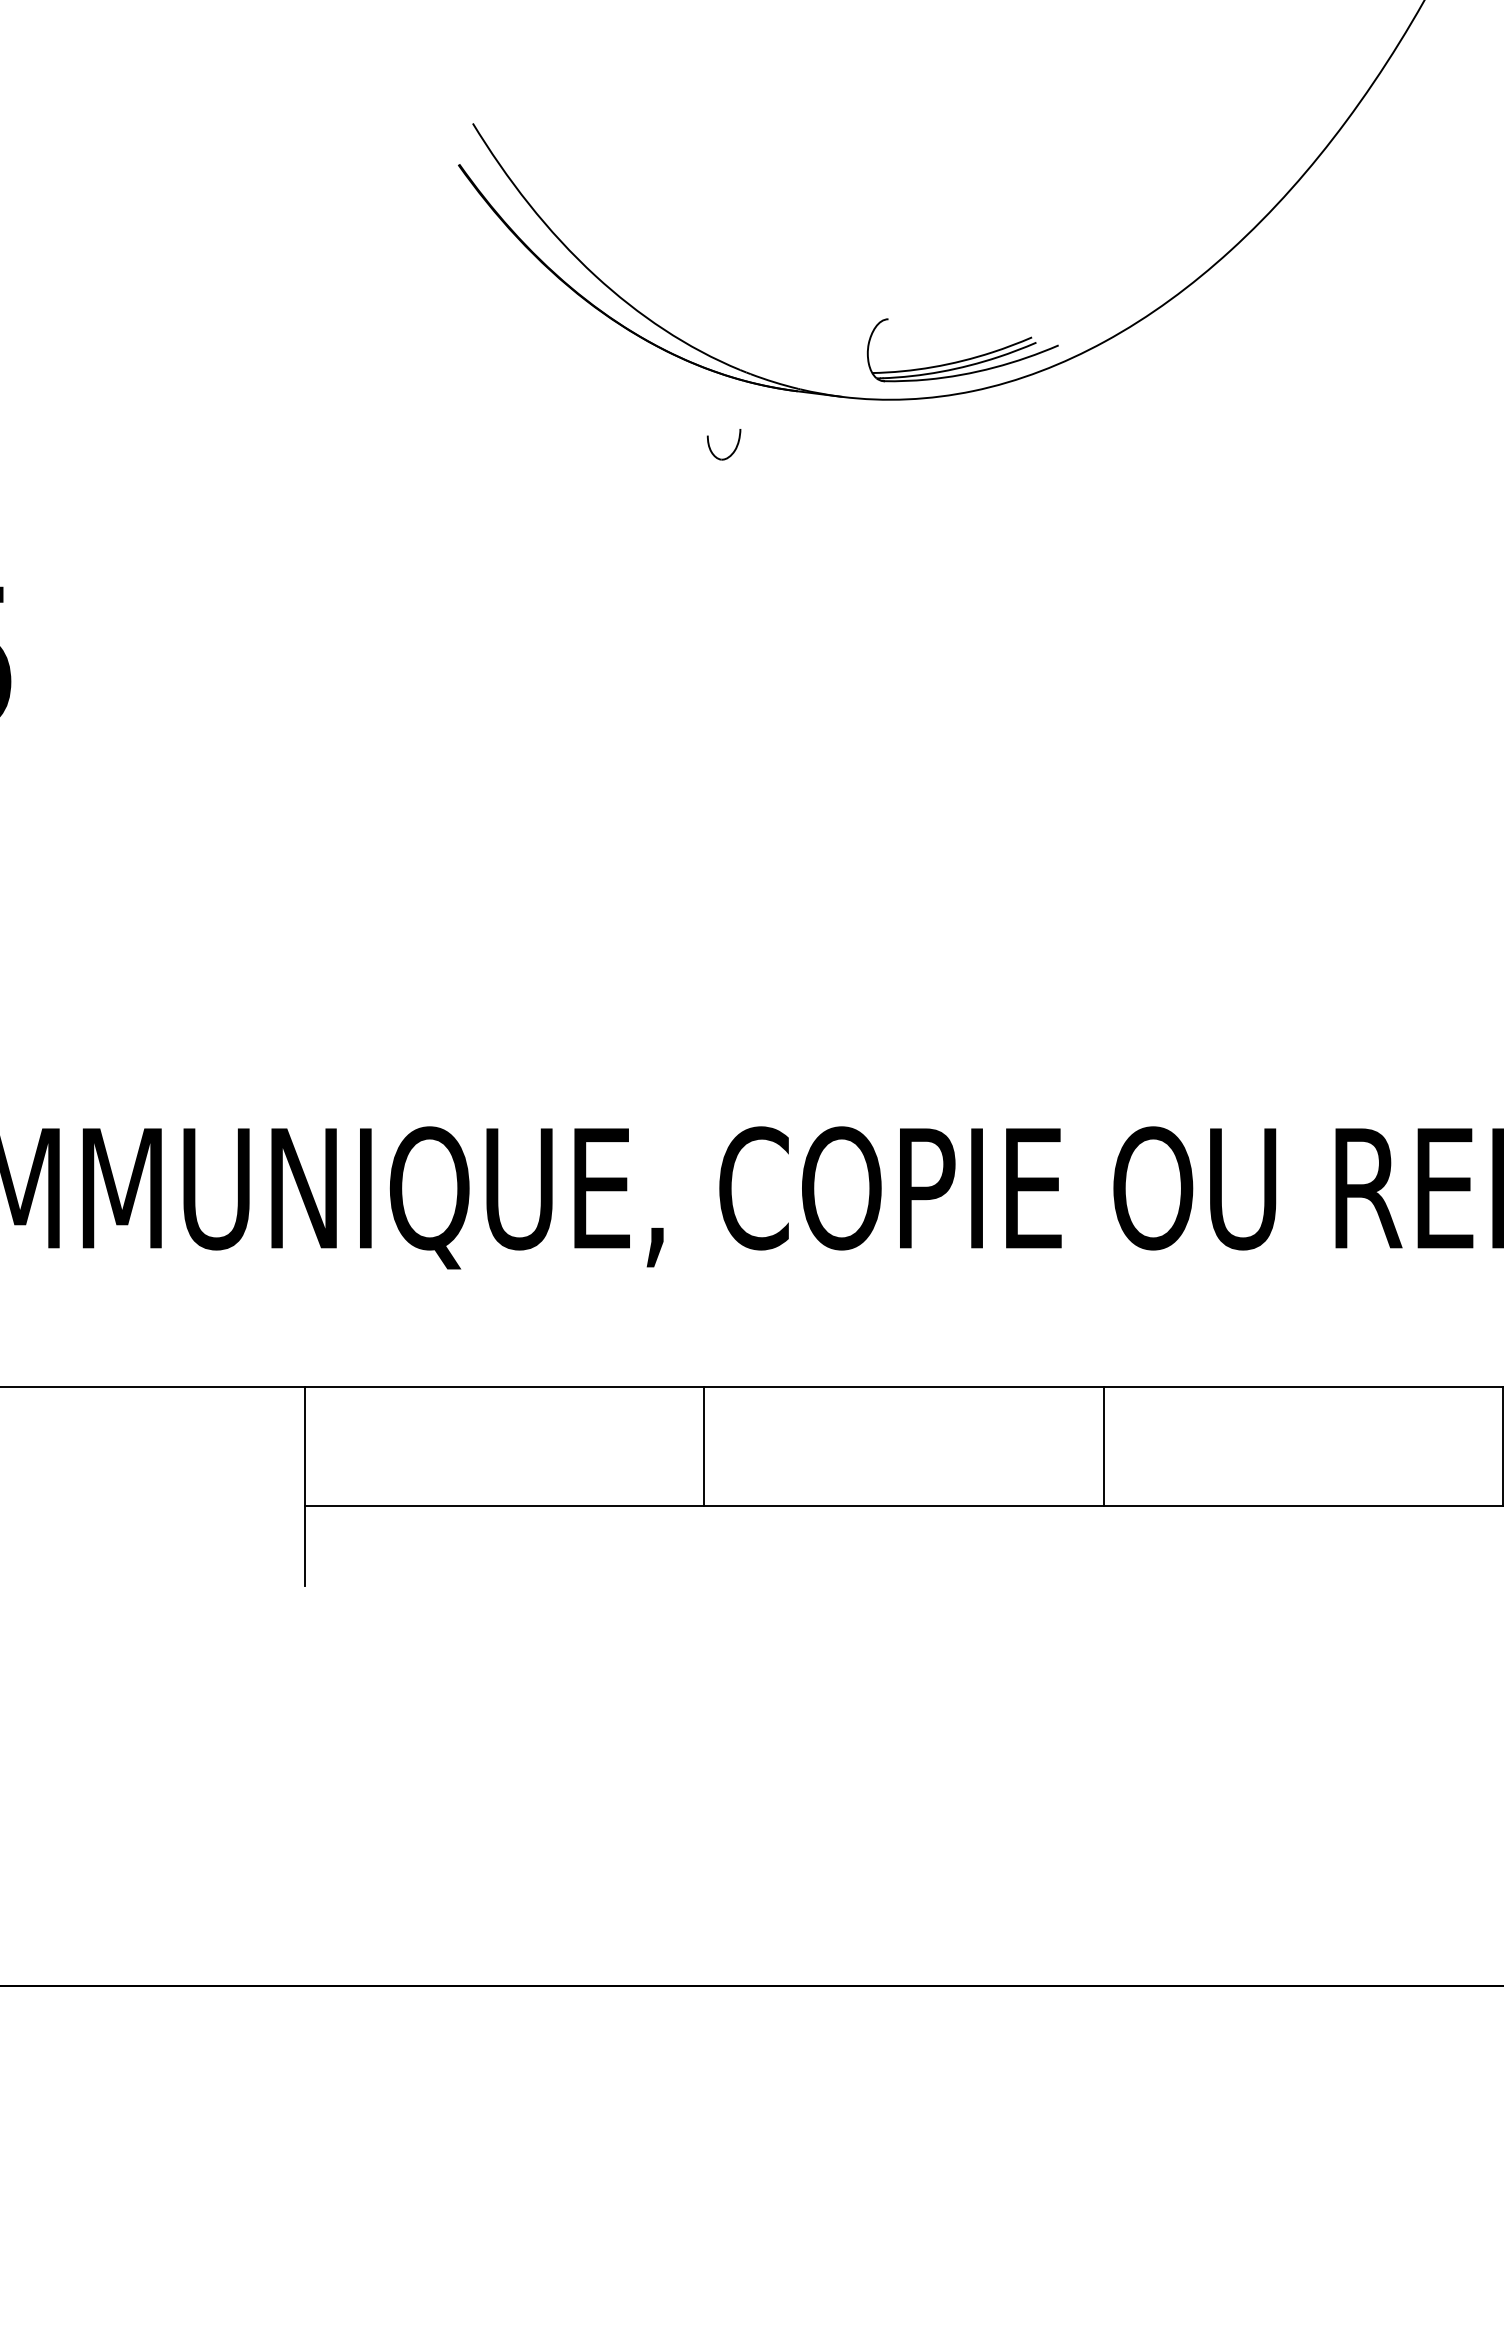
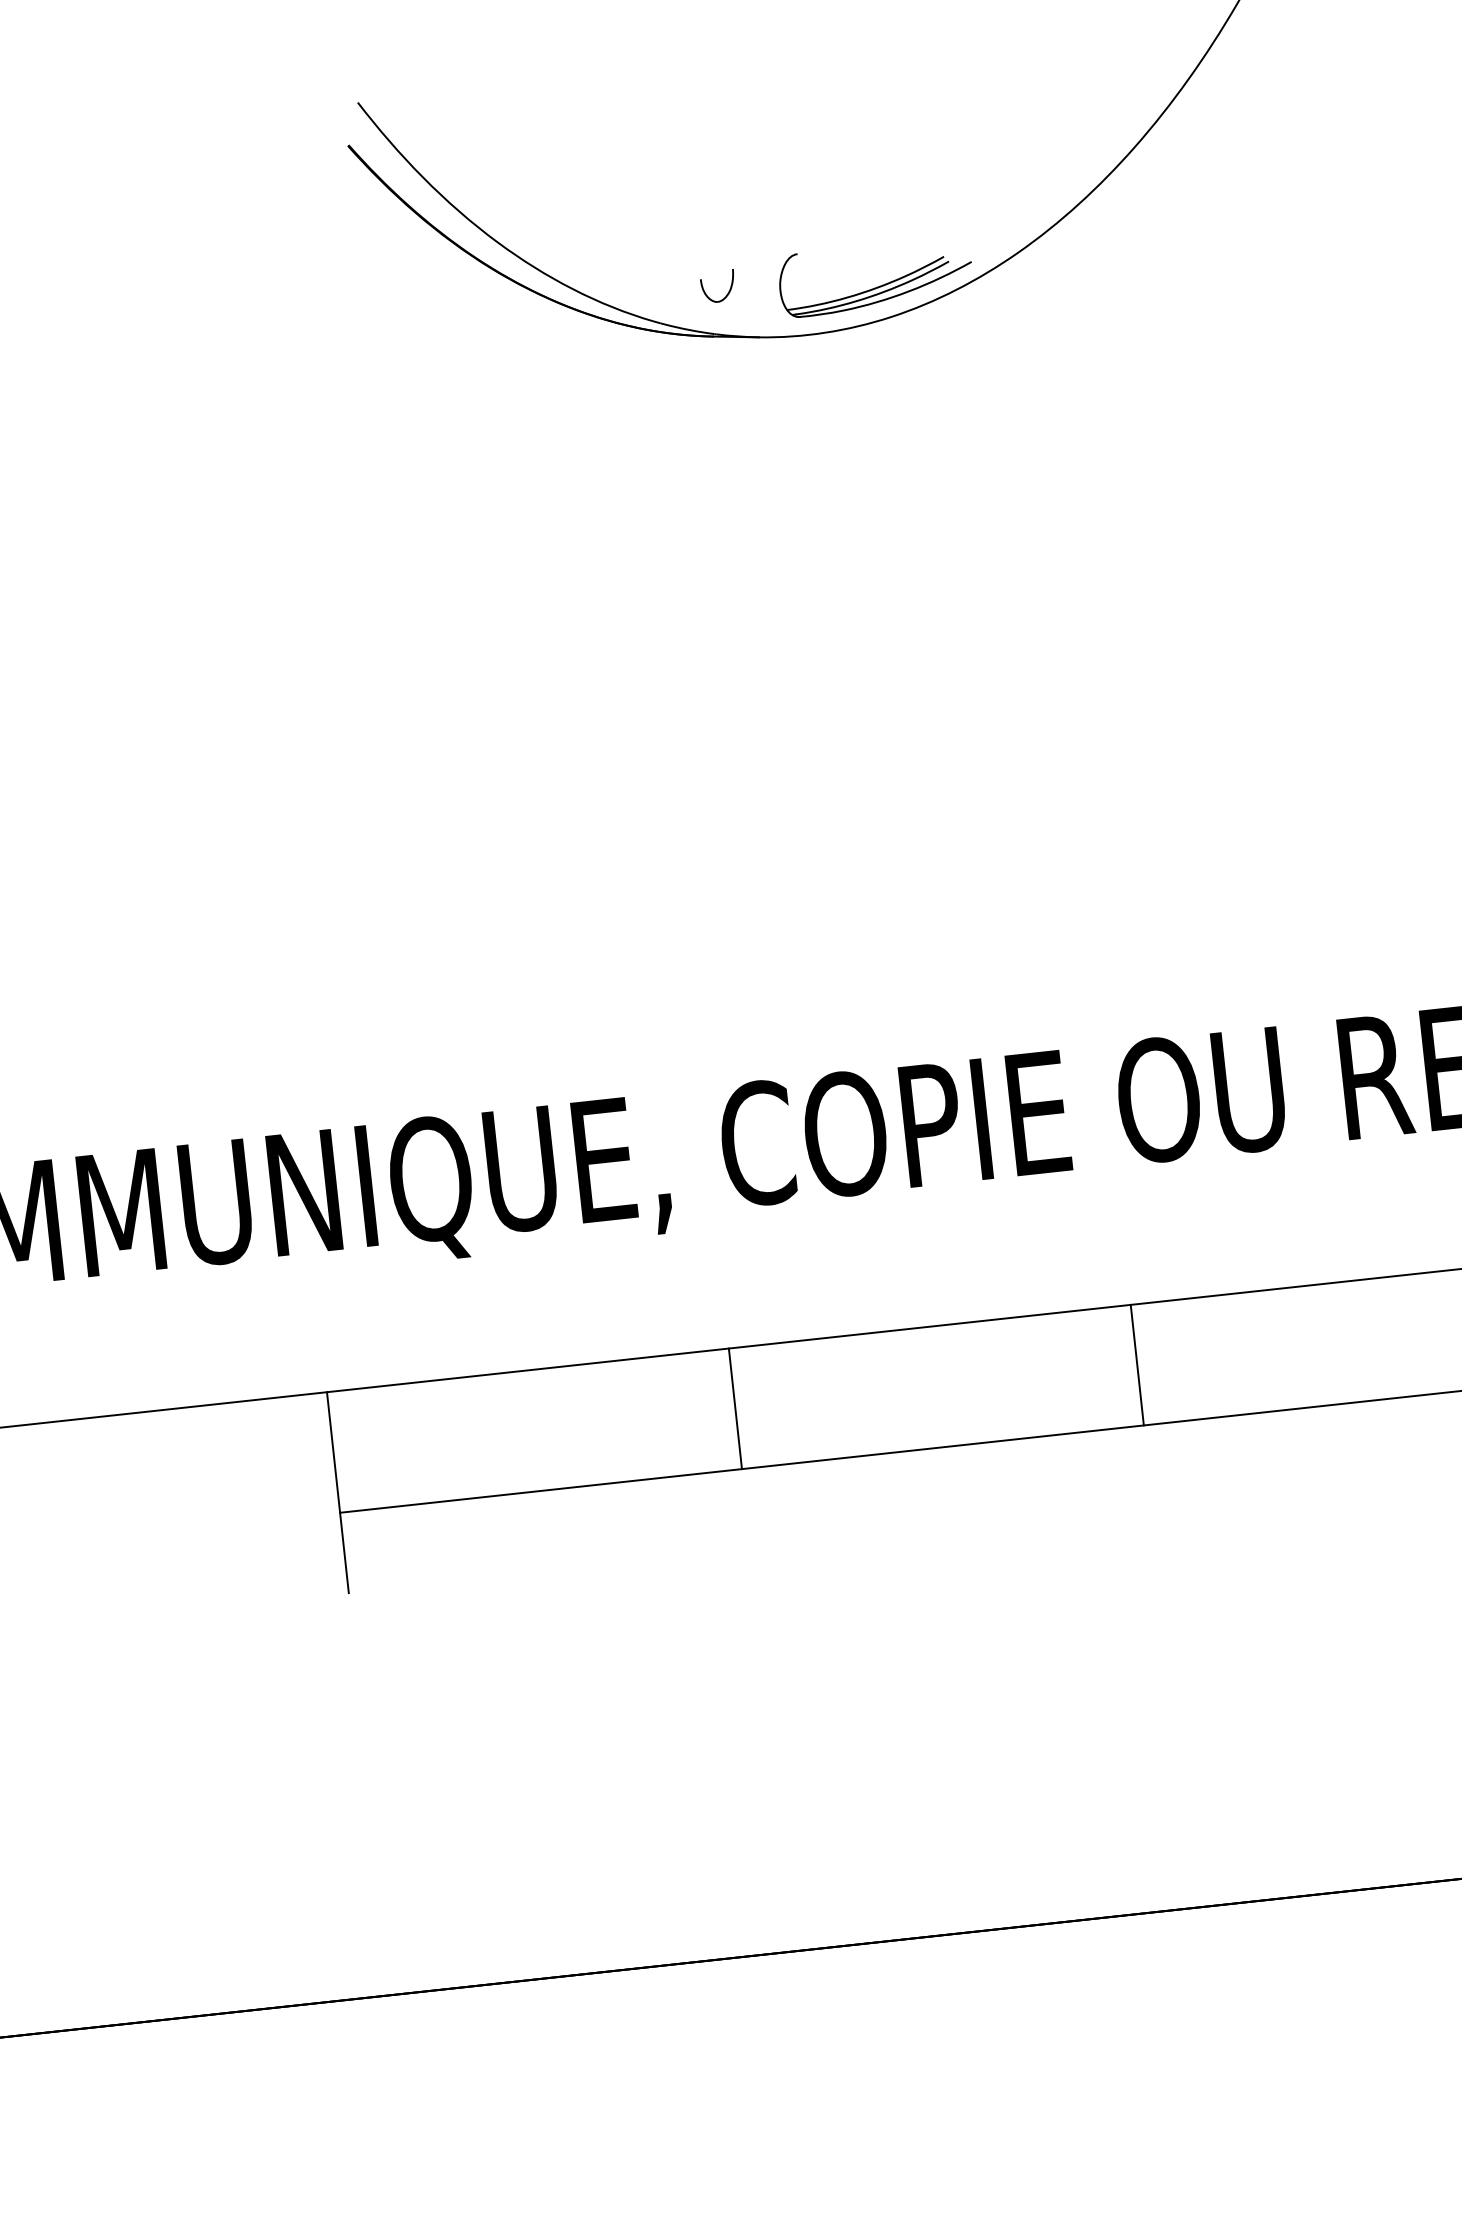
part: (733, 450) -> (728, 291), moved

